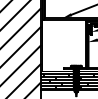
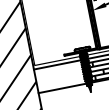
hatch: (57, 81) -> (59, 76), removed

